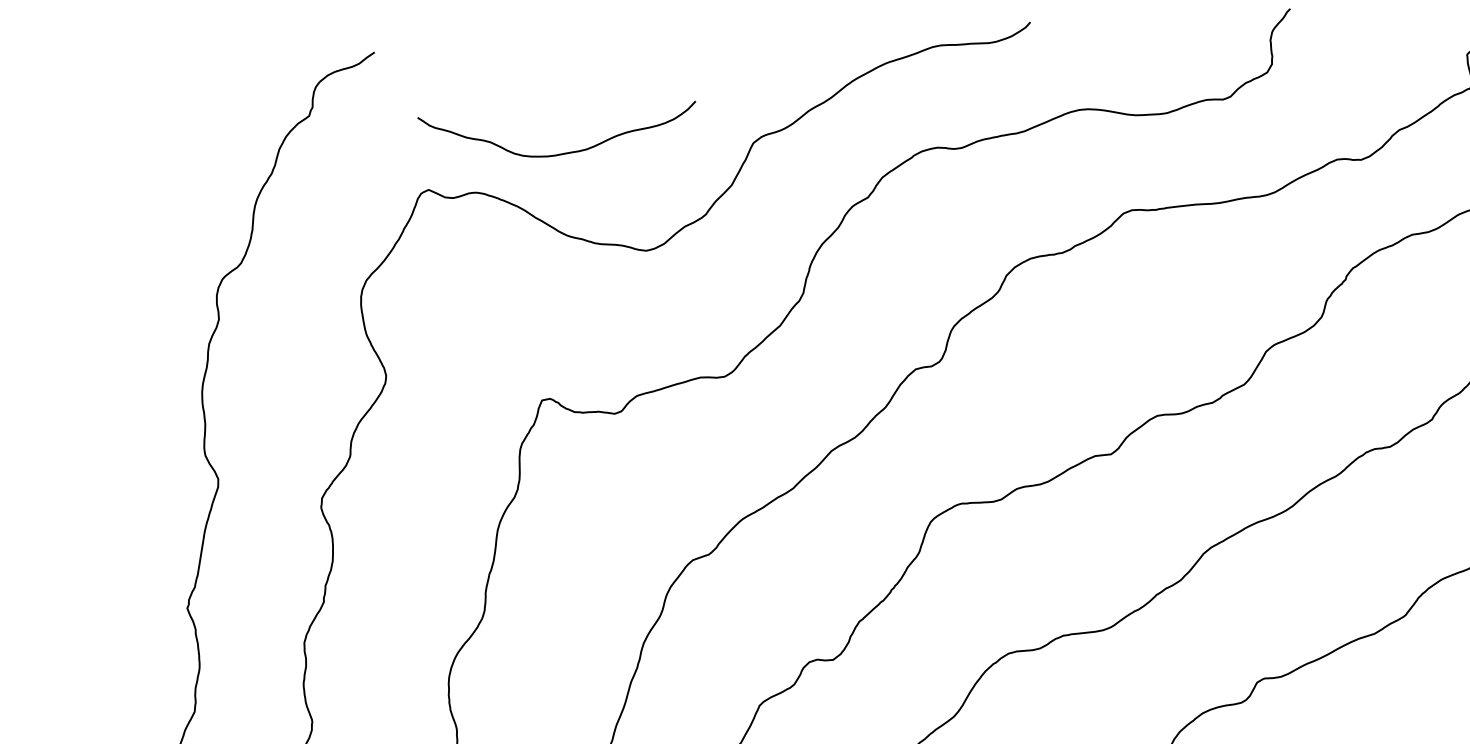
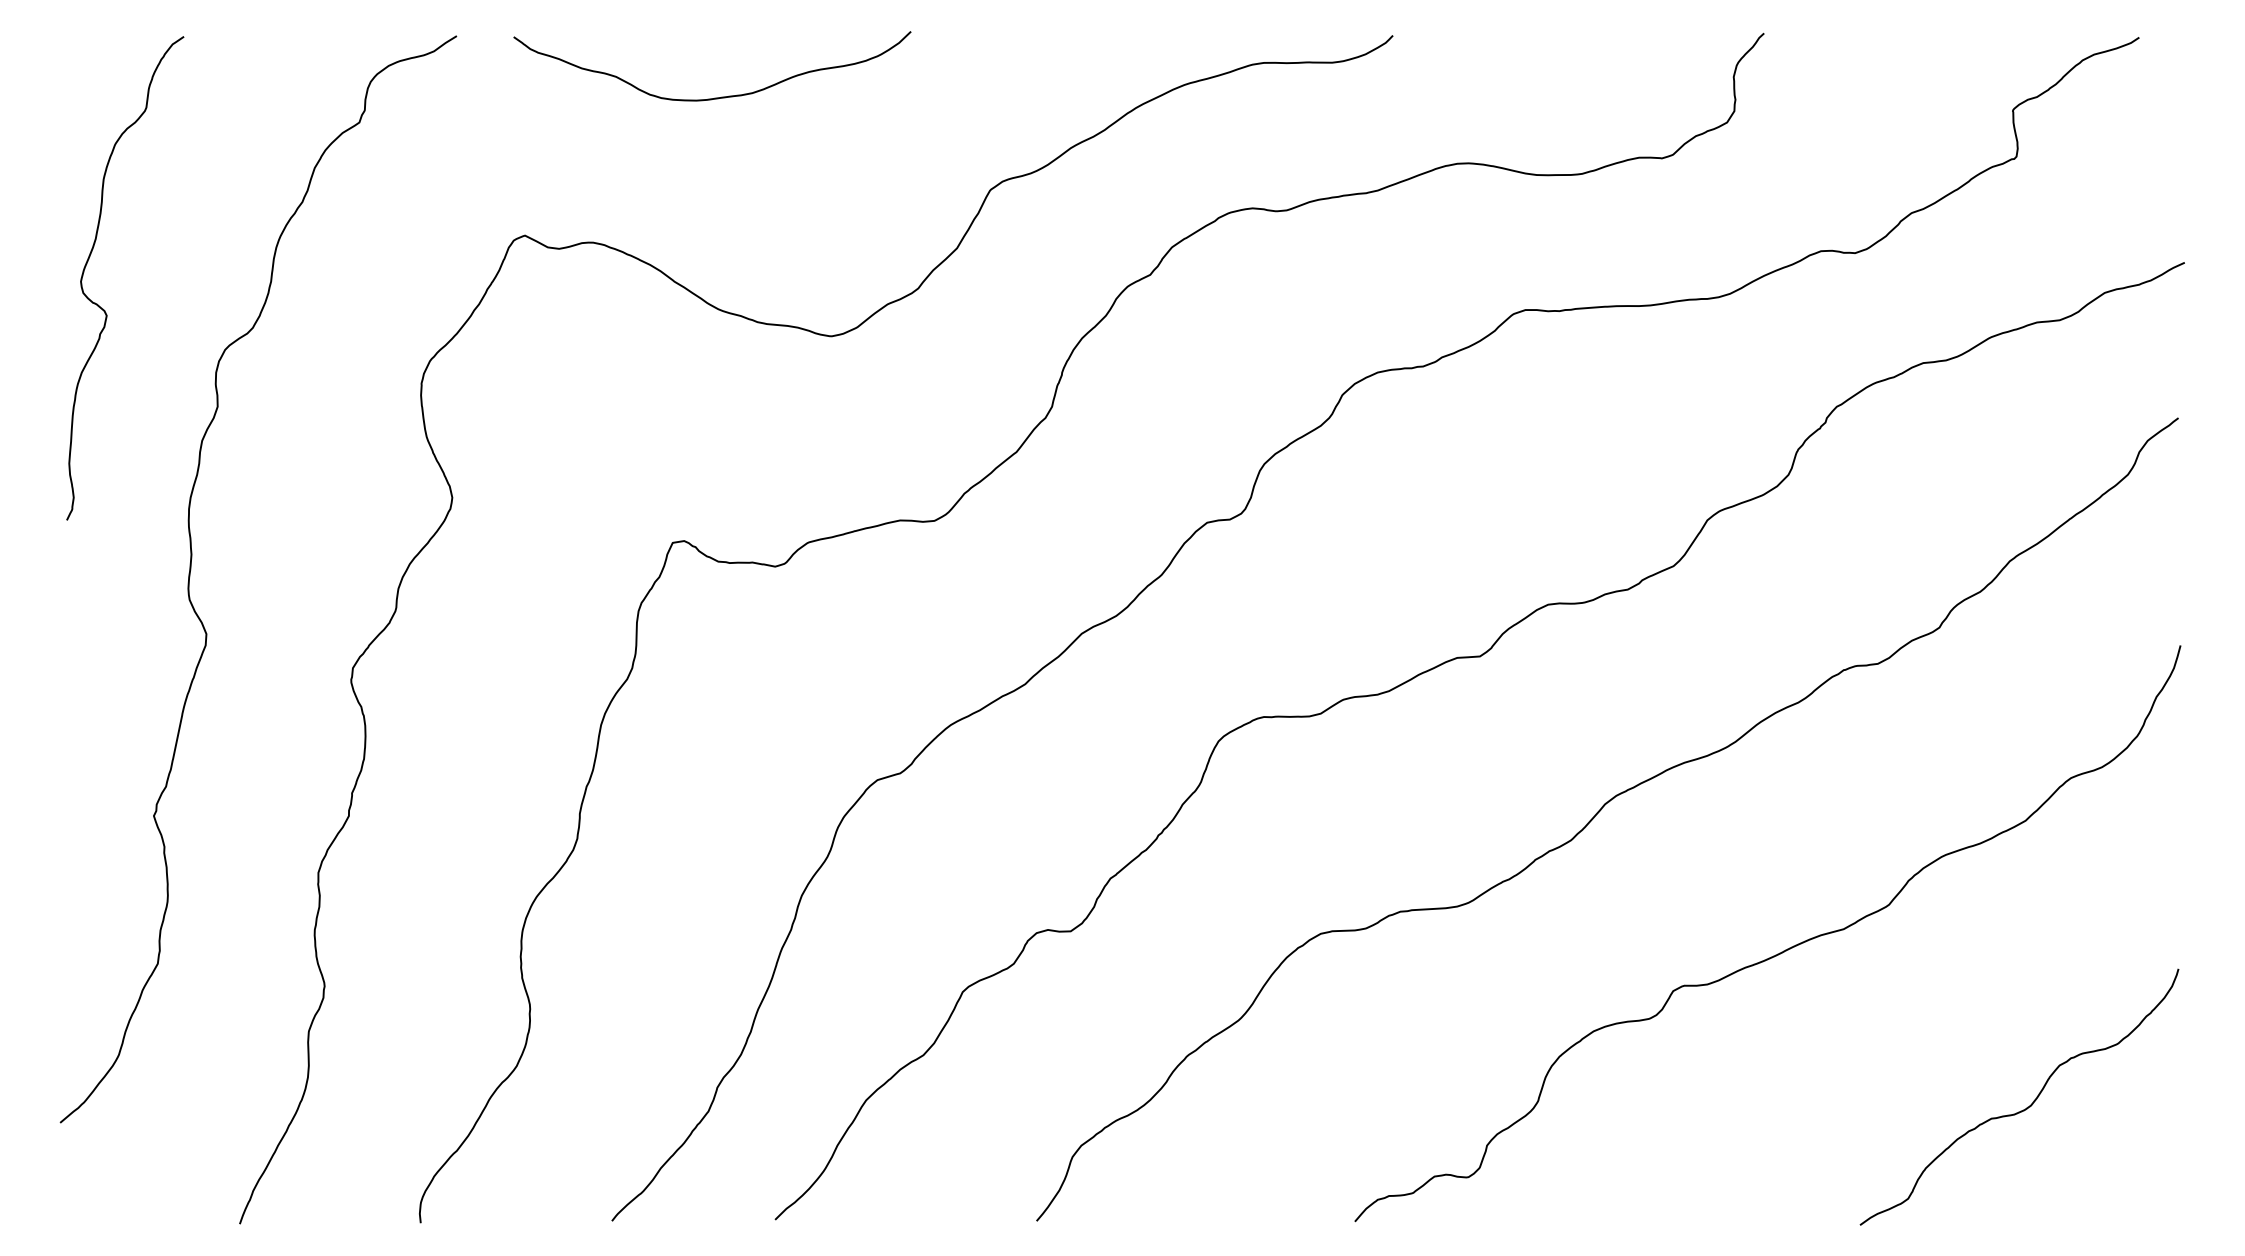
curve: (560, 153) -> (714, 97), moved
curve: (135, 254) -> (103, 308), added

